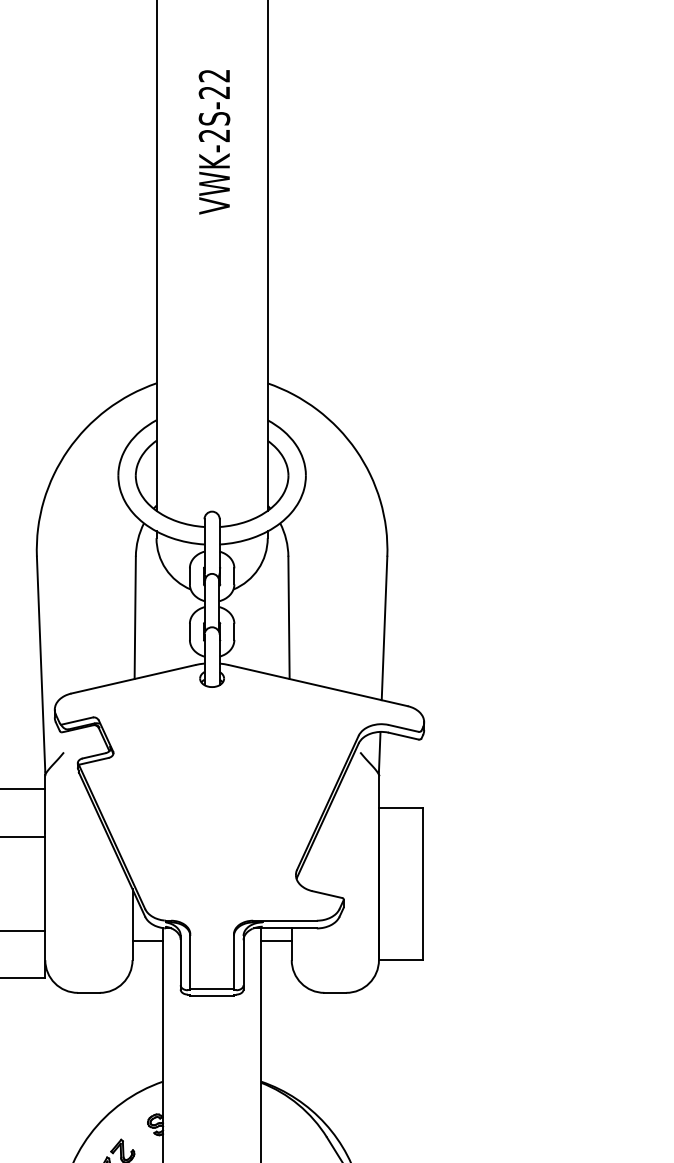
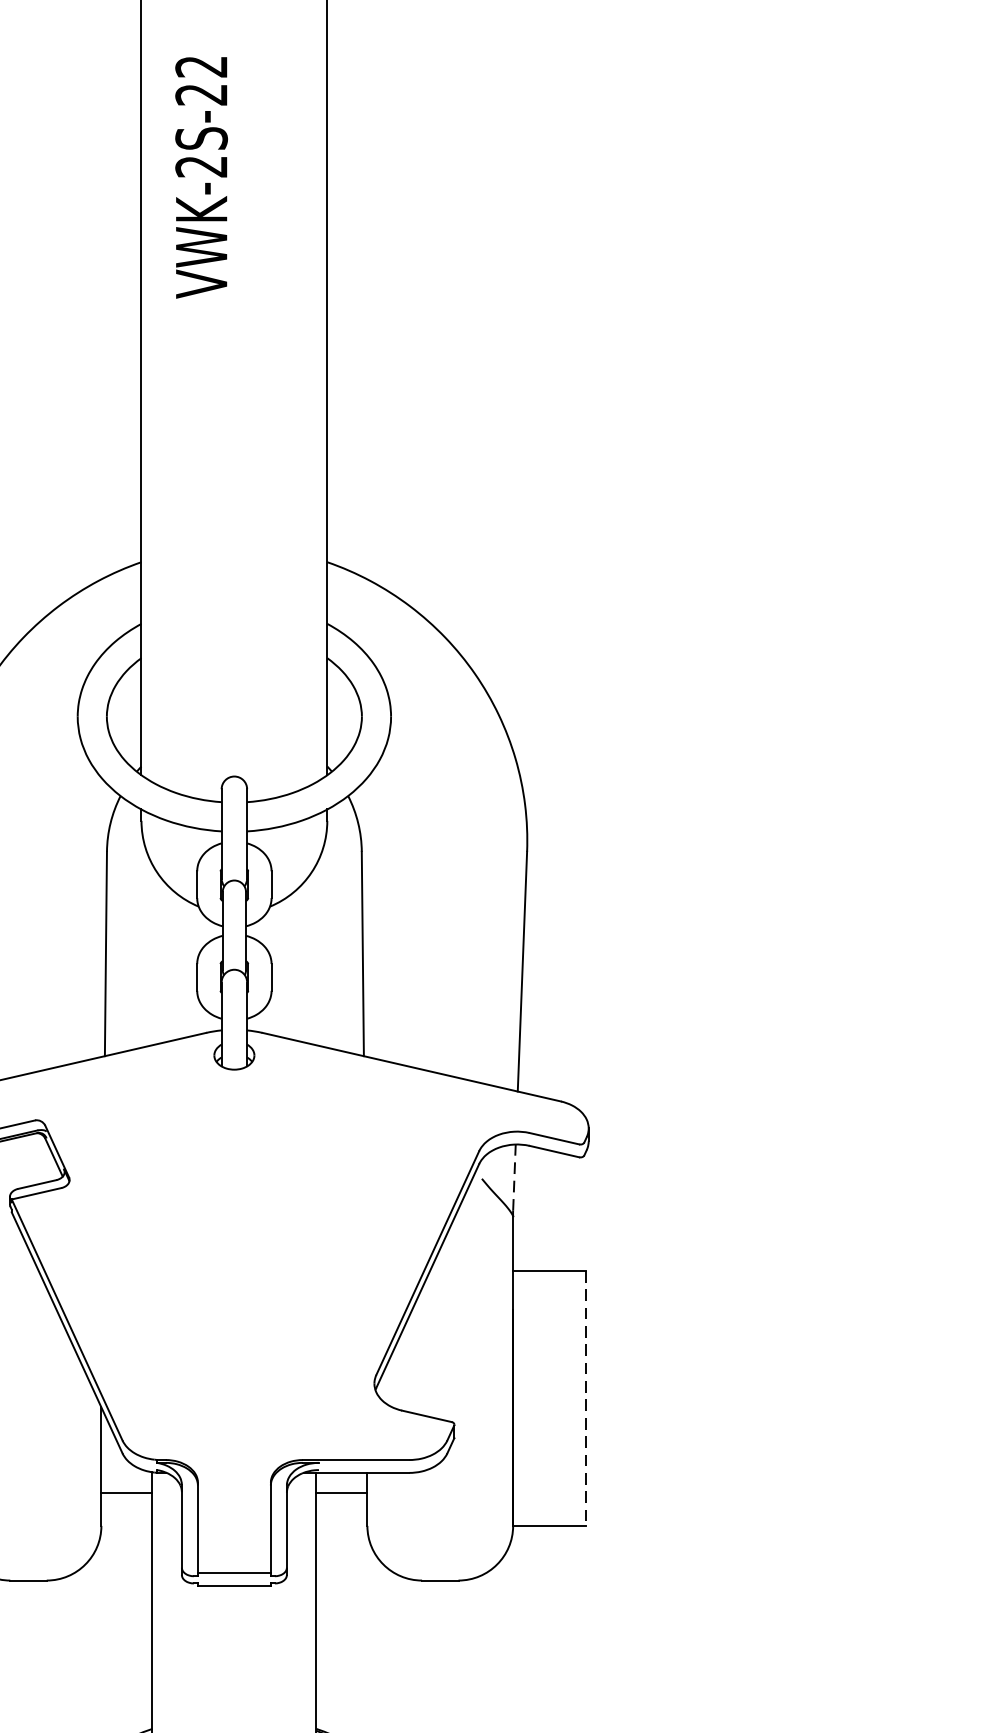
text: (214, 142) -> (201, 178), moved
line: (379, 751) -> (514, 1177), solid -> dashed
line: (422, 884) -> (585, 1399), solid -> dashed

